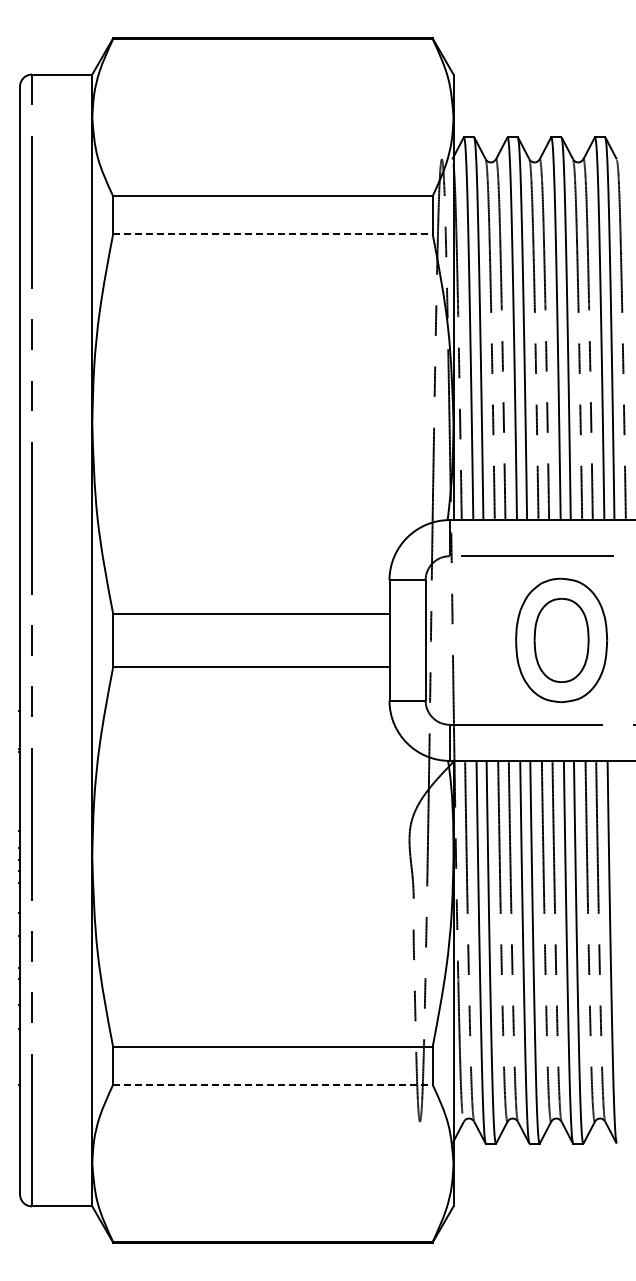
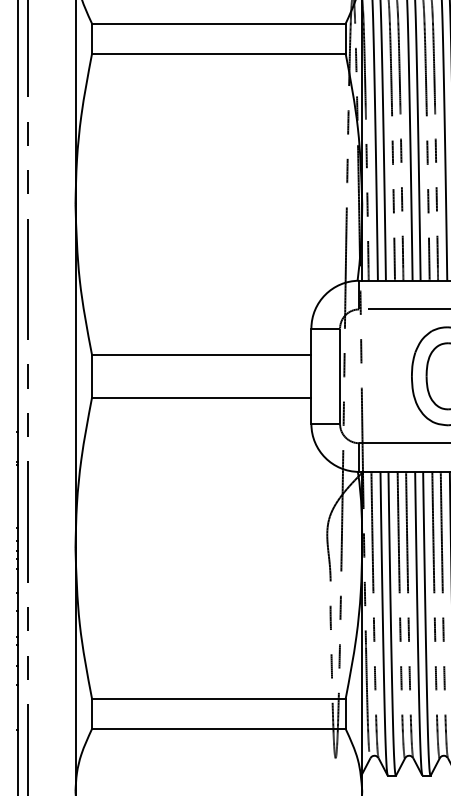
line: (272, 234) -> (218, 54), dashed -> solid
line: (272, 1084) -> (218, 728), dashed -> solid

